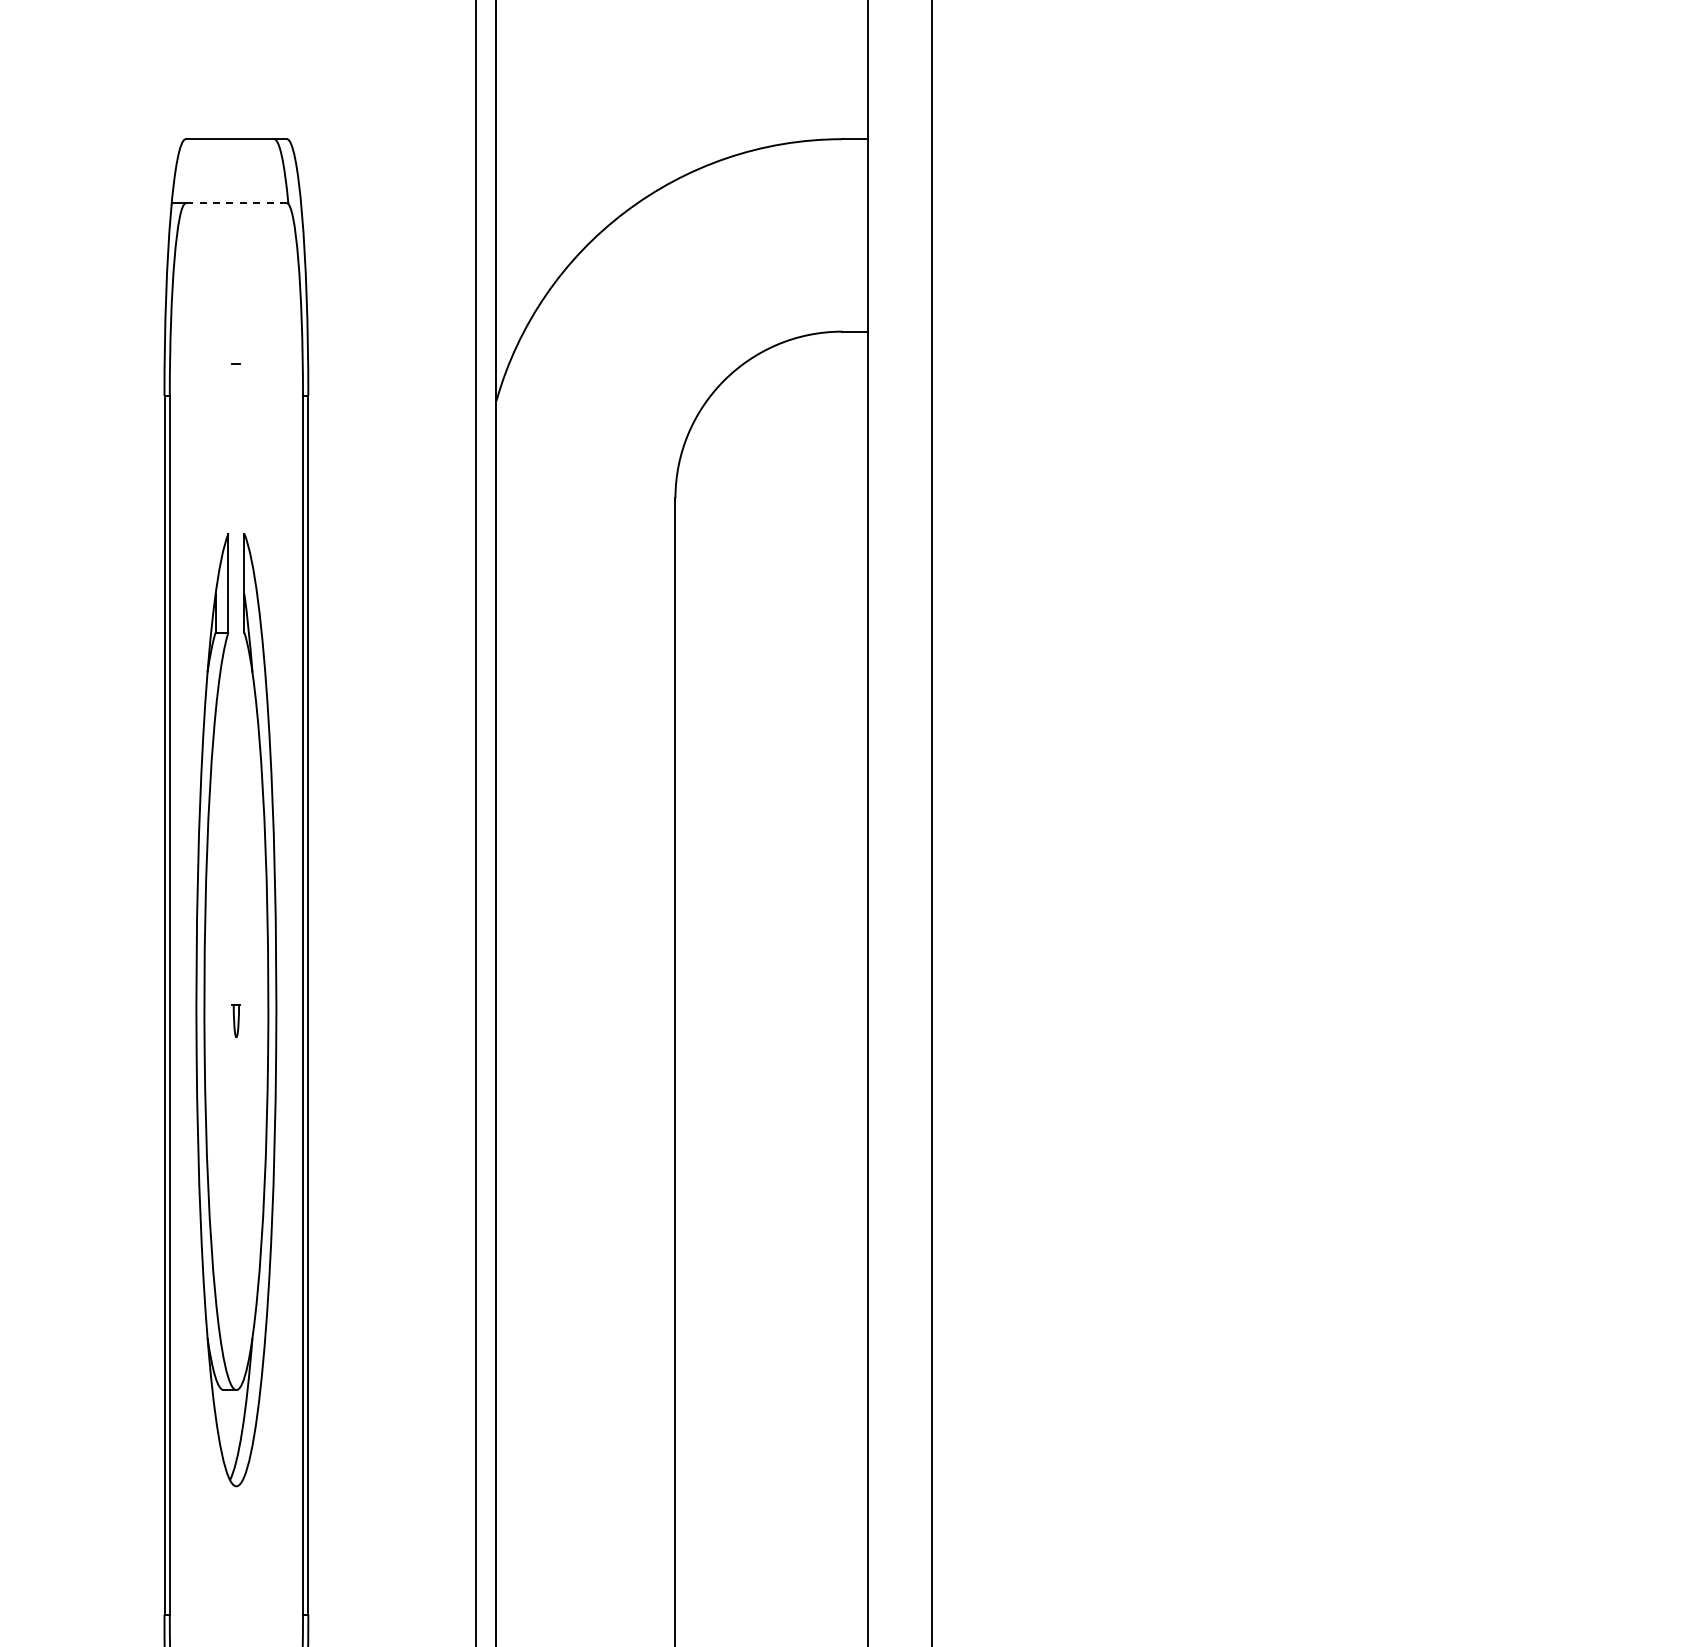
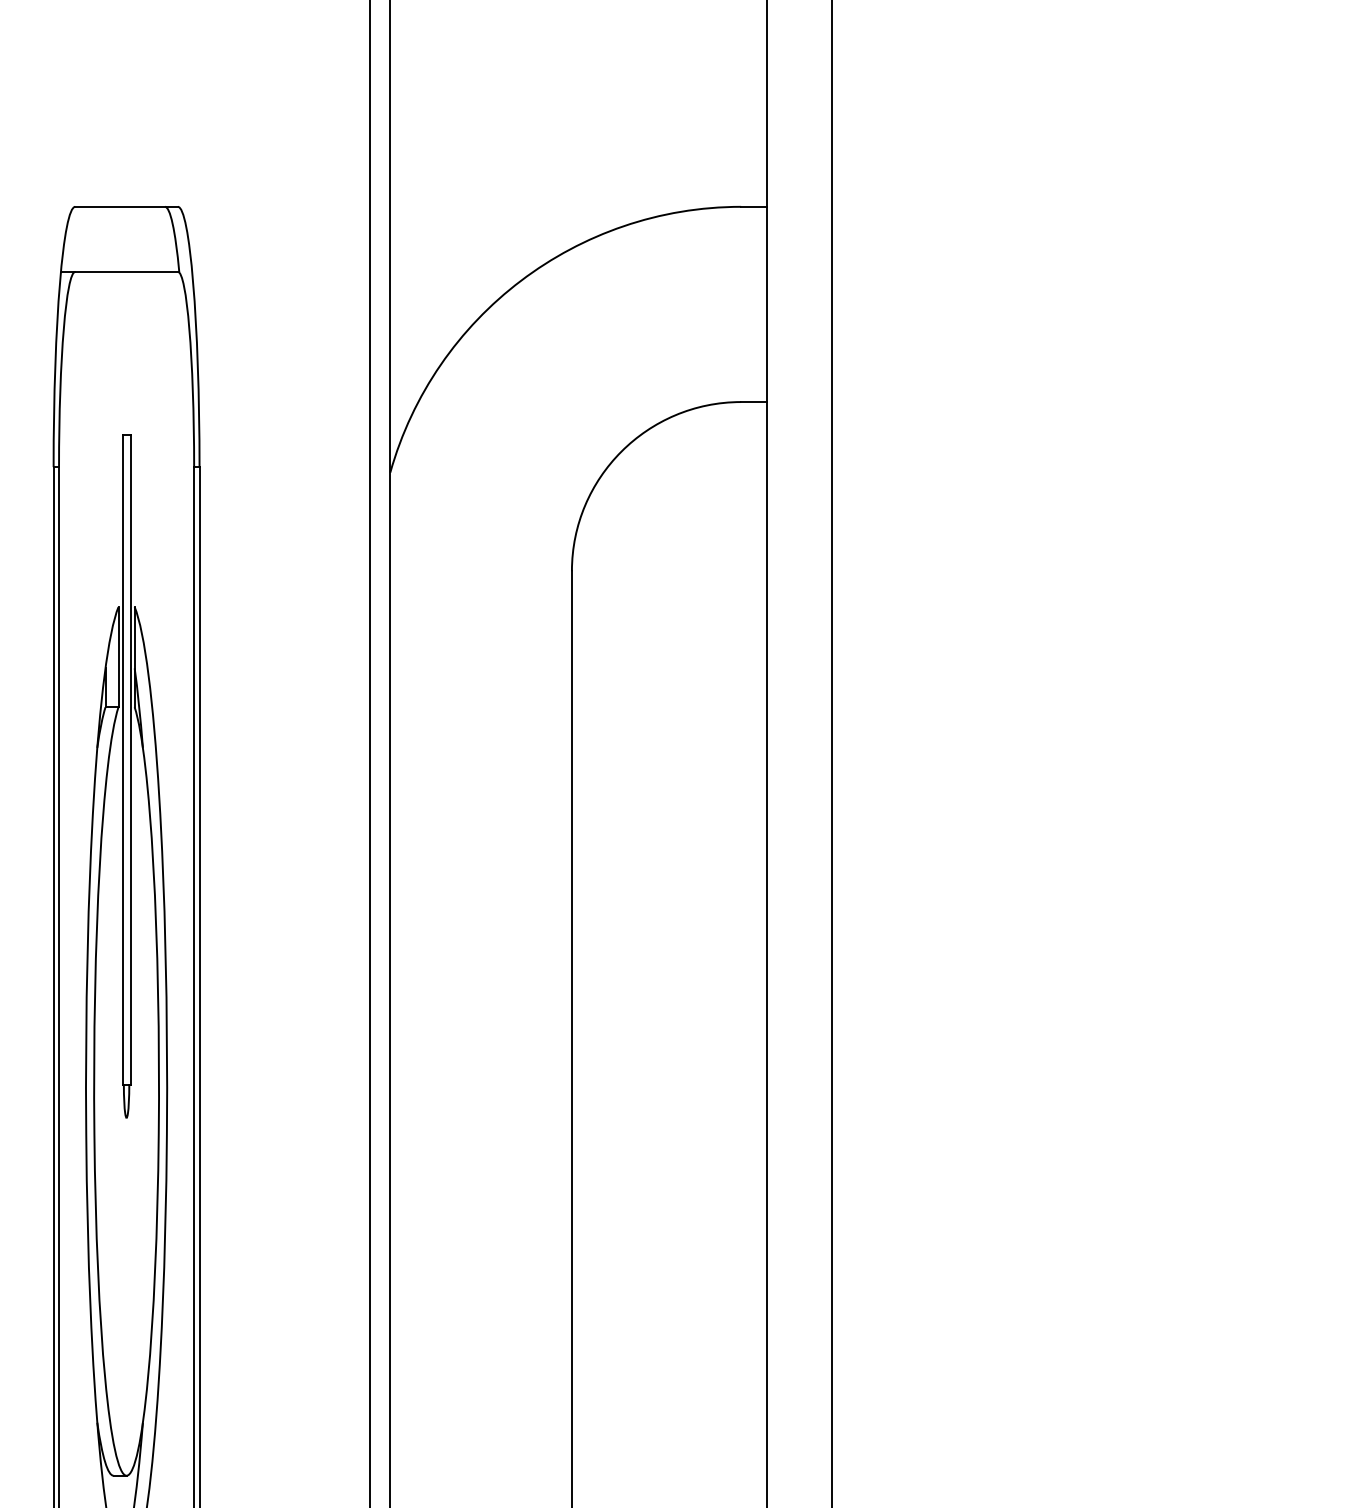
line: (236, 203) -> (126, 272), dashed -> solid
line: (232, 684) -> (122, 759), added
line: (240, 684) -> (130, 759), added

